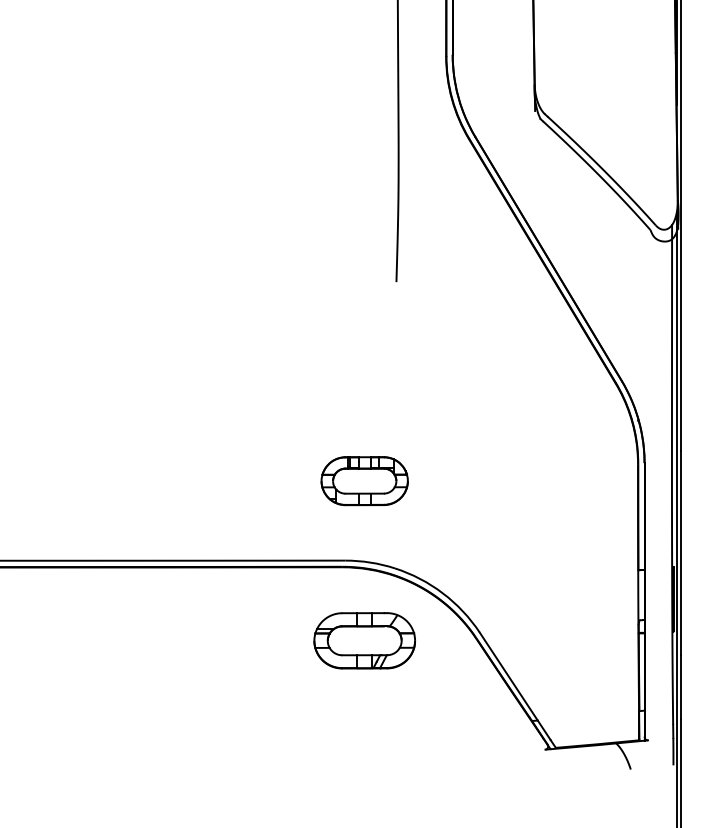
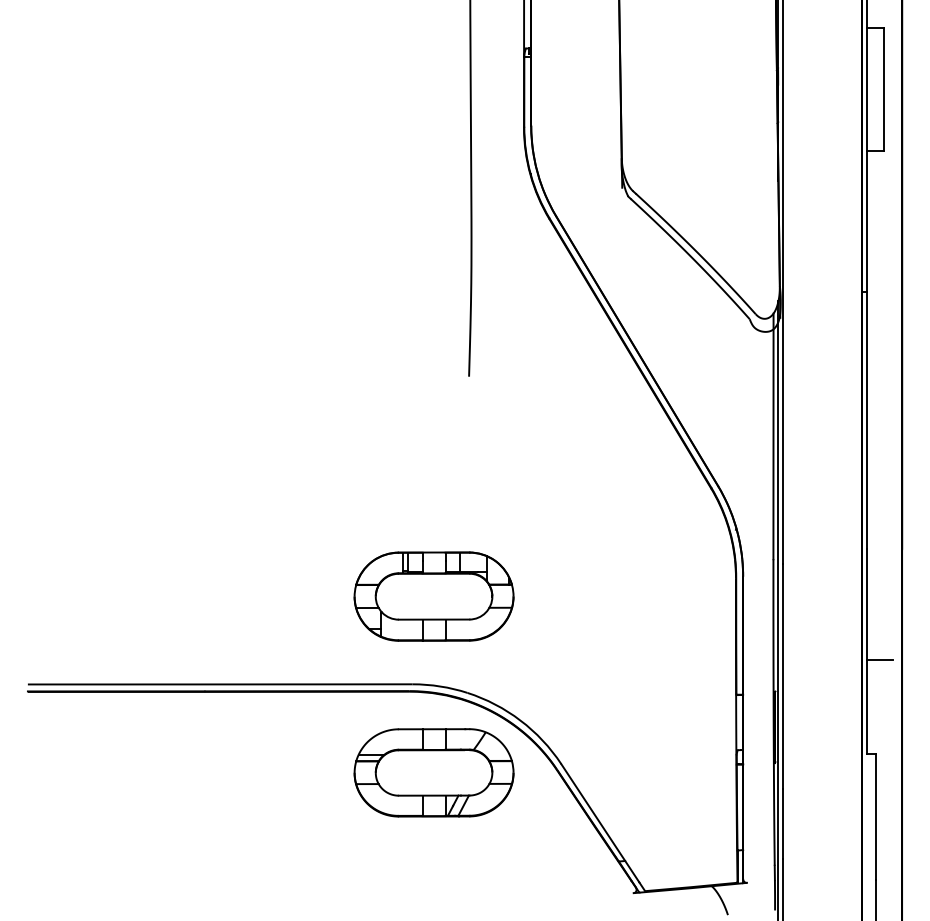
part: (364, 481) -> (433, 596), size x1.67
part: (364, 640) -> (433, 772), size x1.43

